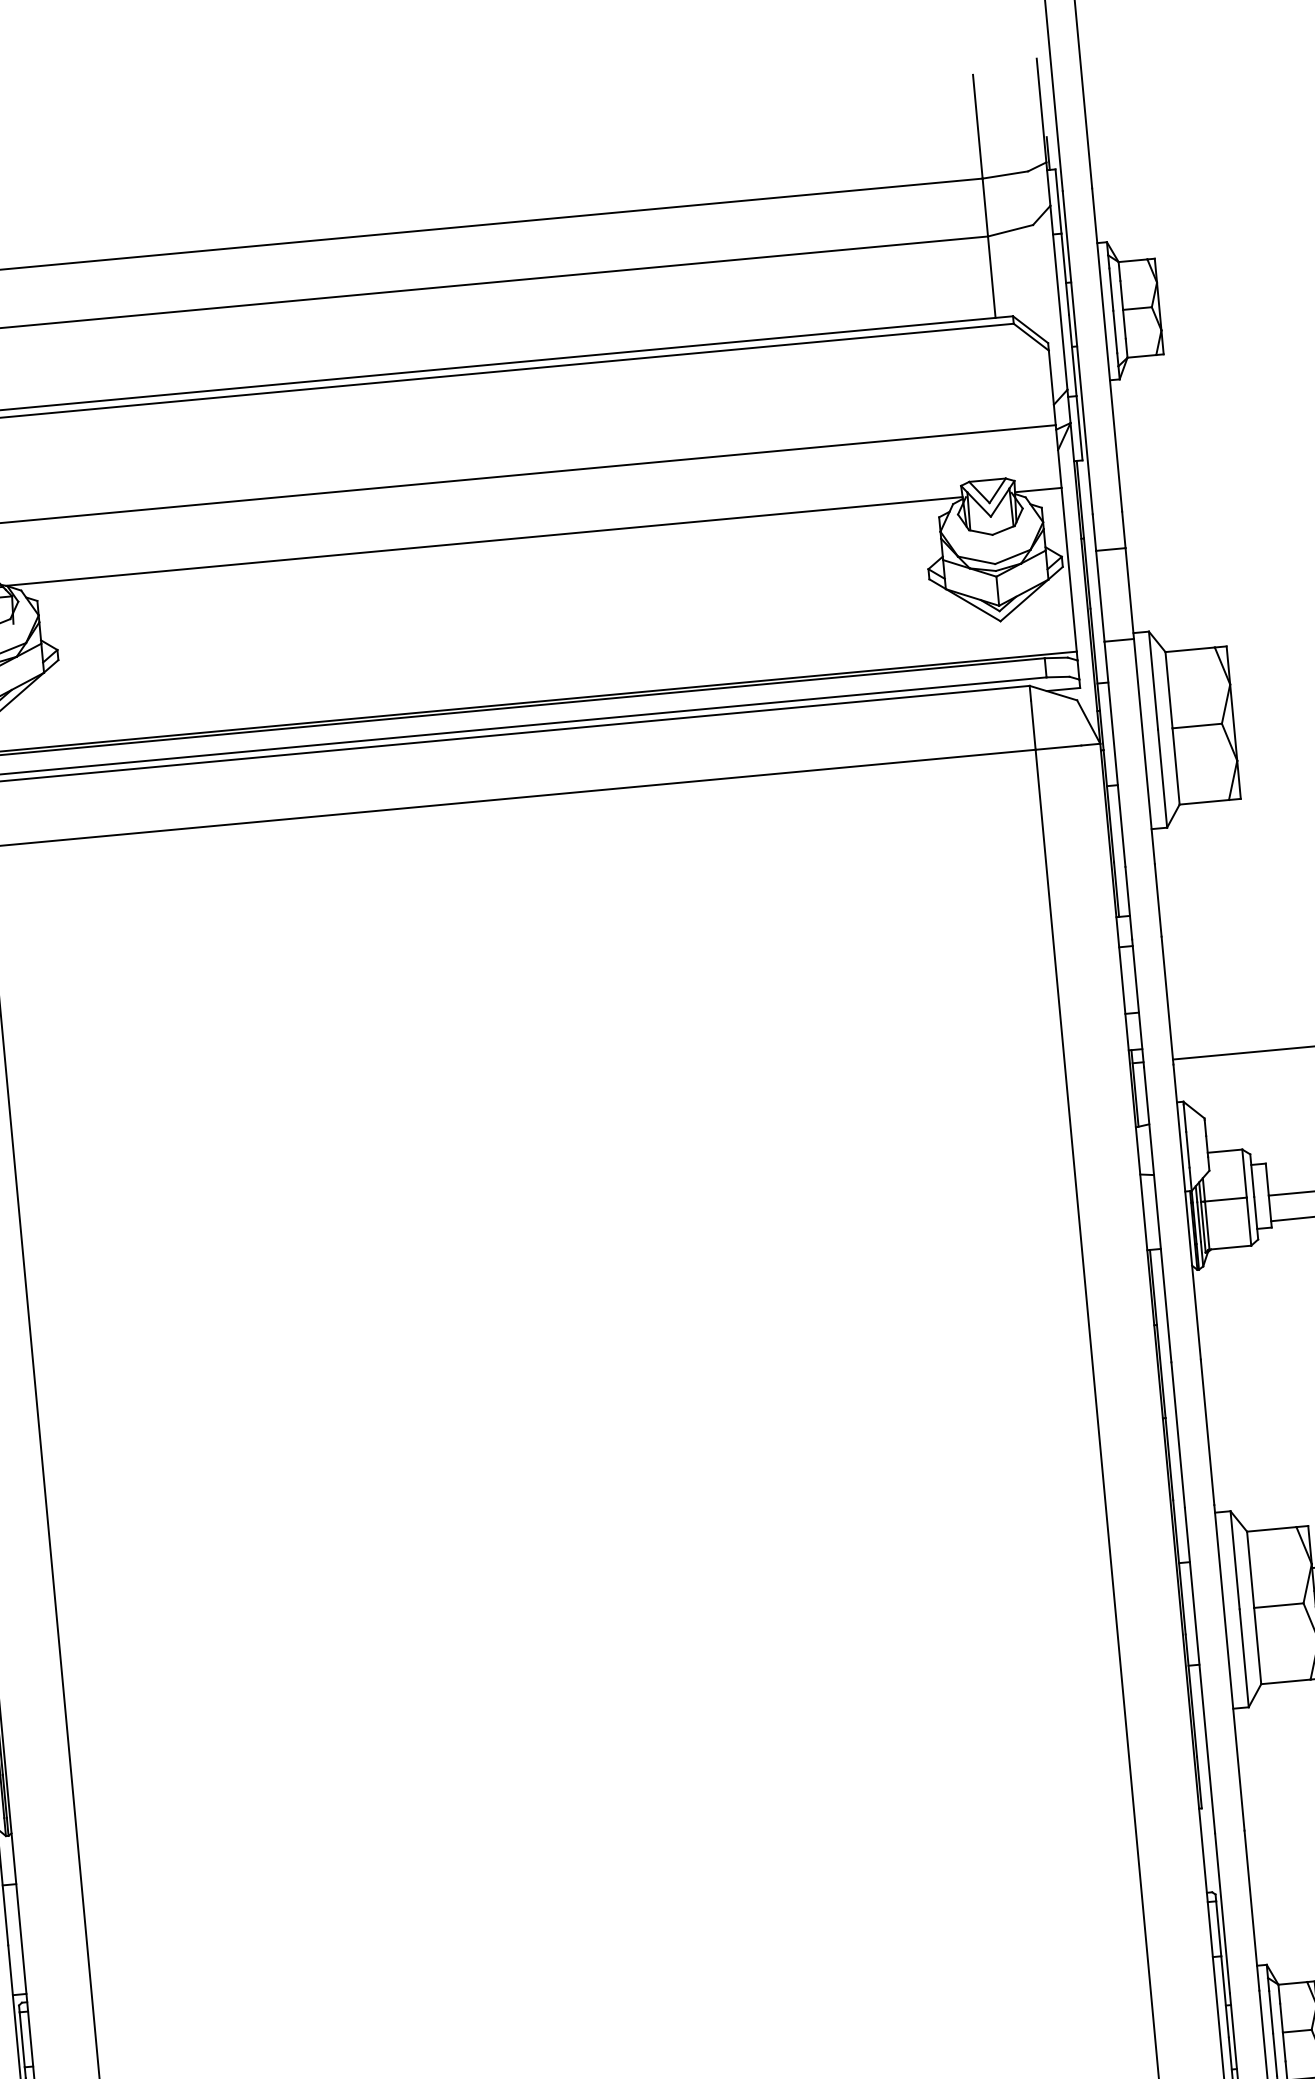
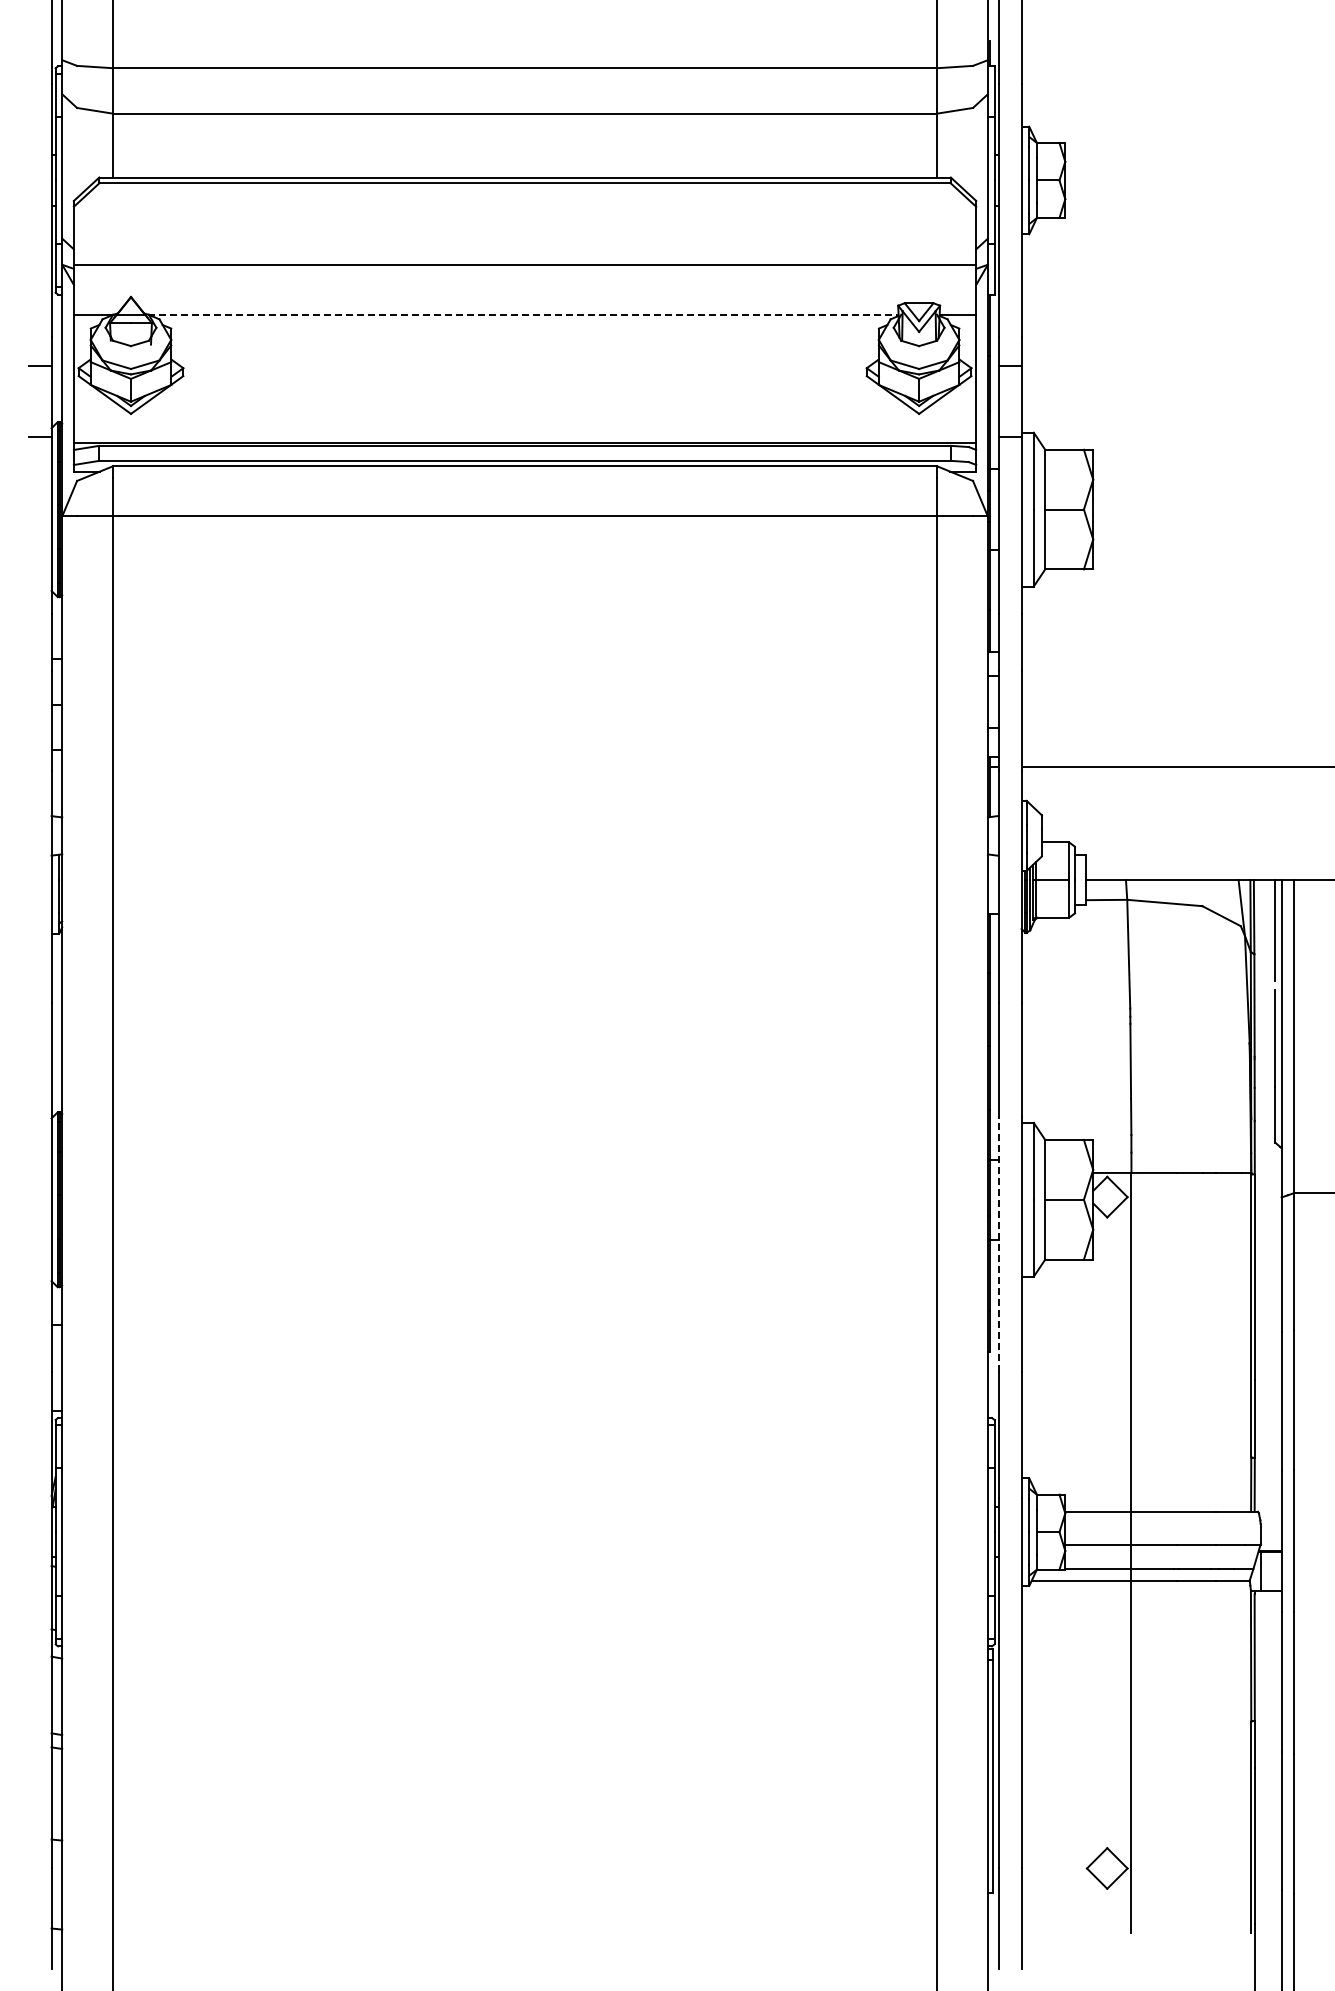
line: (484, 541) -> (523, 314), solid -> dashed
line: (1199, 1670) -> (998, 1244), solid -> dashed

